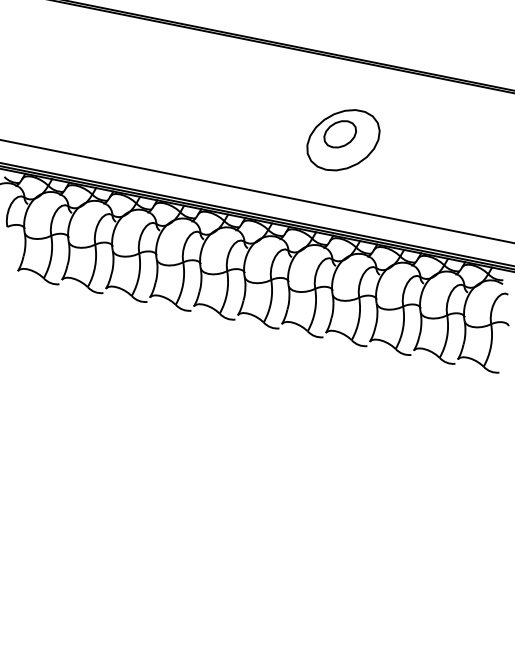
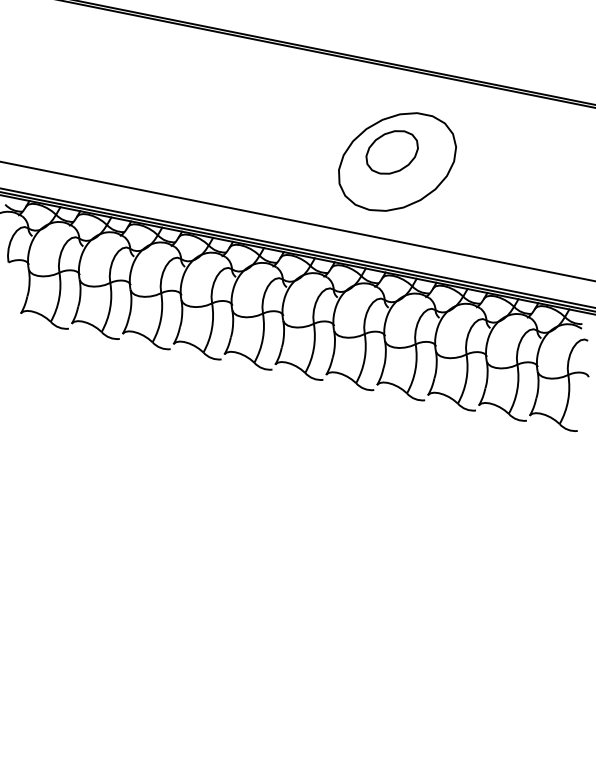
part: (343, 140) -> (397, 162), size x1.4

